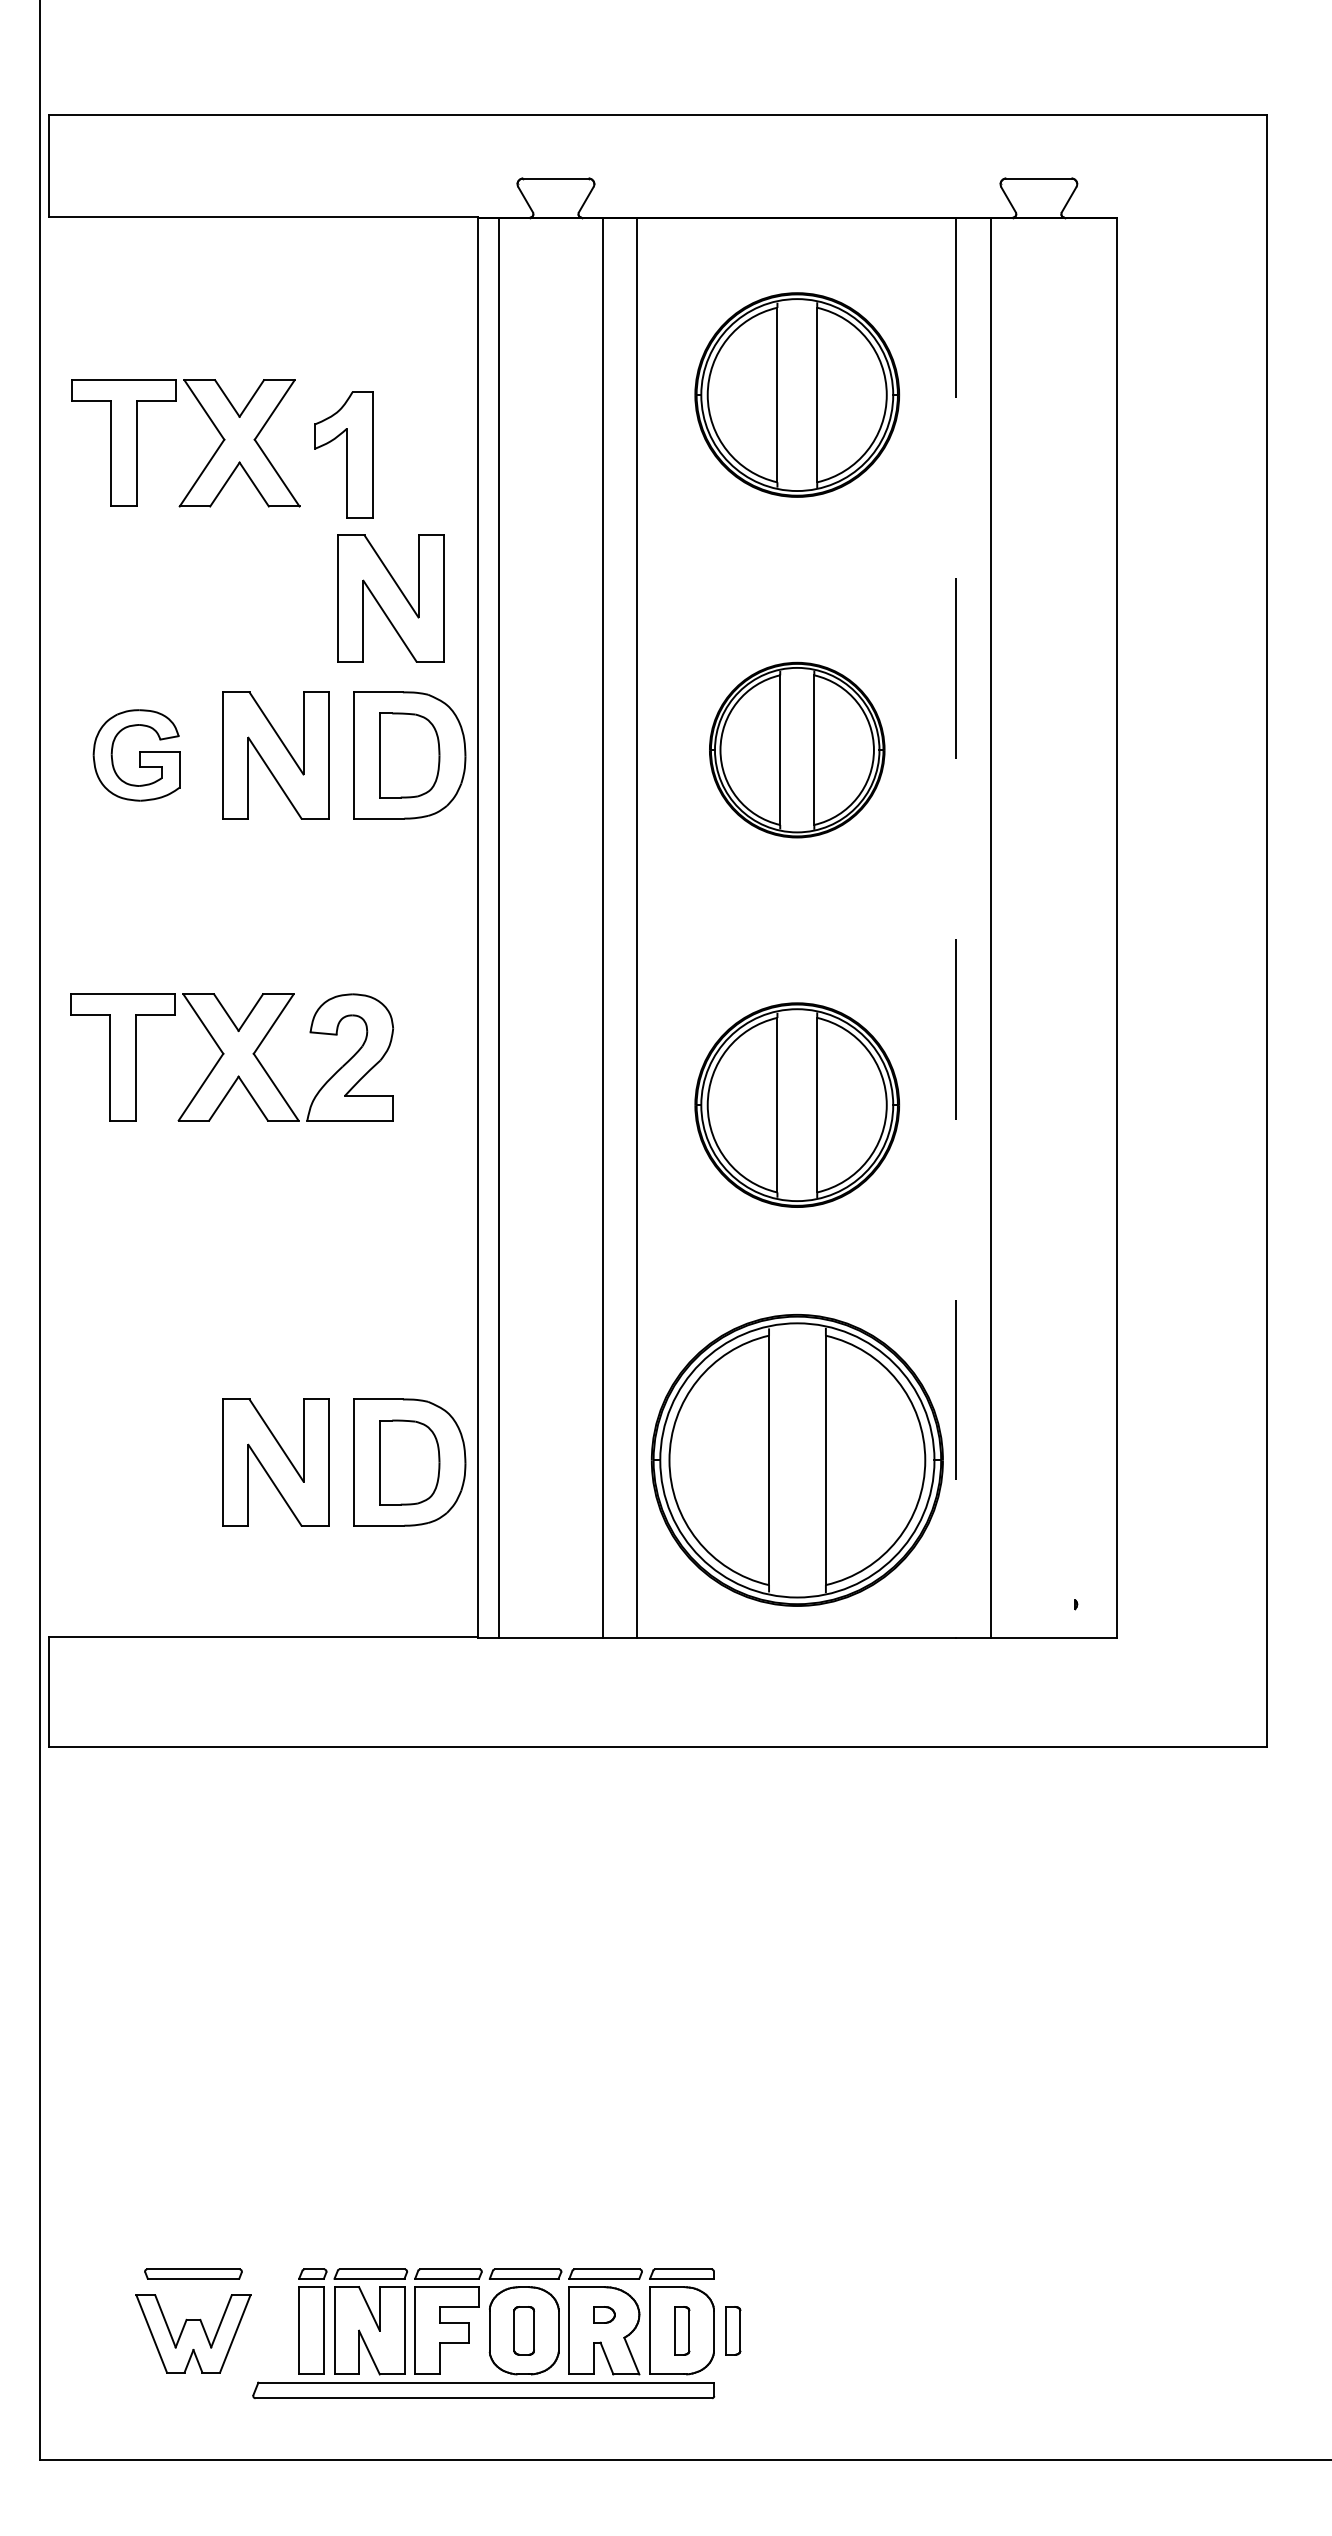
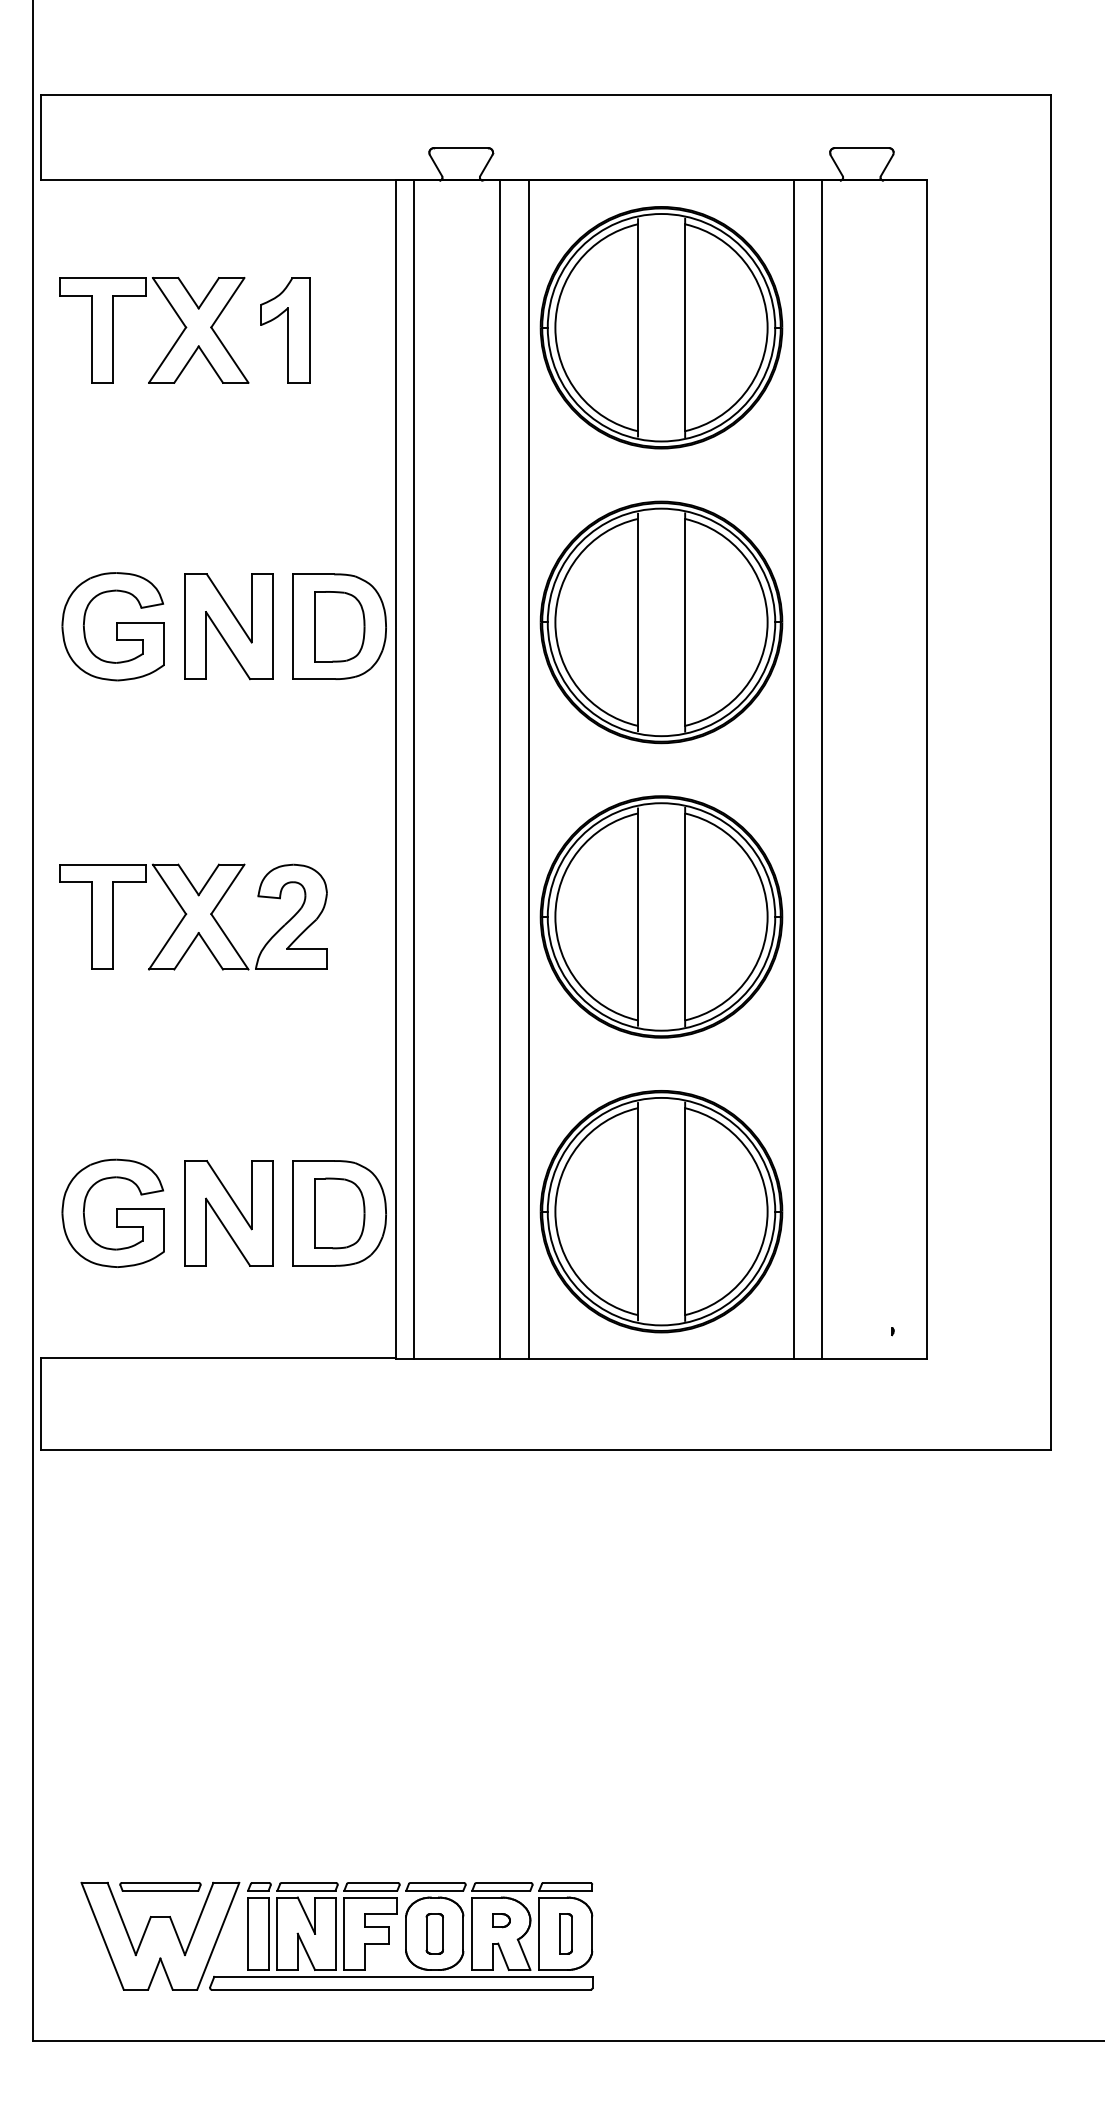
part: (796, 394) -> (660, 327), size x1.43
part: (343, 454) -> (284, 329), moved
part: (210, 458) -> (174, 343), moved
part: (390, 598) -> (323, 496), removed
part: (796, 749) -> (660, 621), size x1.67
part: (136, 755) -> (113, 626), size x1.43
line: (956, 928) -> (793, 770), dashed -> solid
part: (232, 1057) -> (193, 917), moved
part: (796, 1104) -> (660, 916), size x1.43
part: (136, 1462) -> (113, 1213), added
part: (733, 2330) -> (608, 1933), removed
part: (193, 2333) -> (160, 1936), size x1.67

